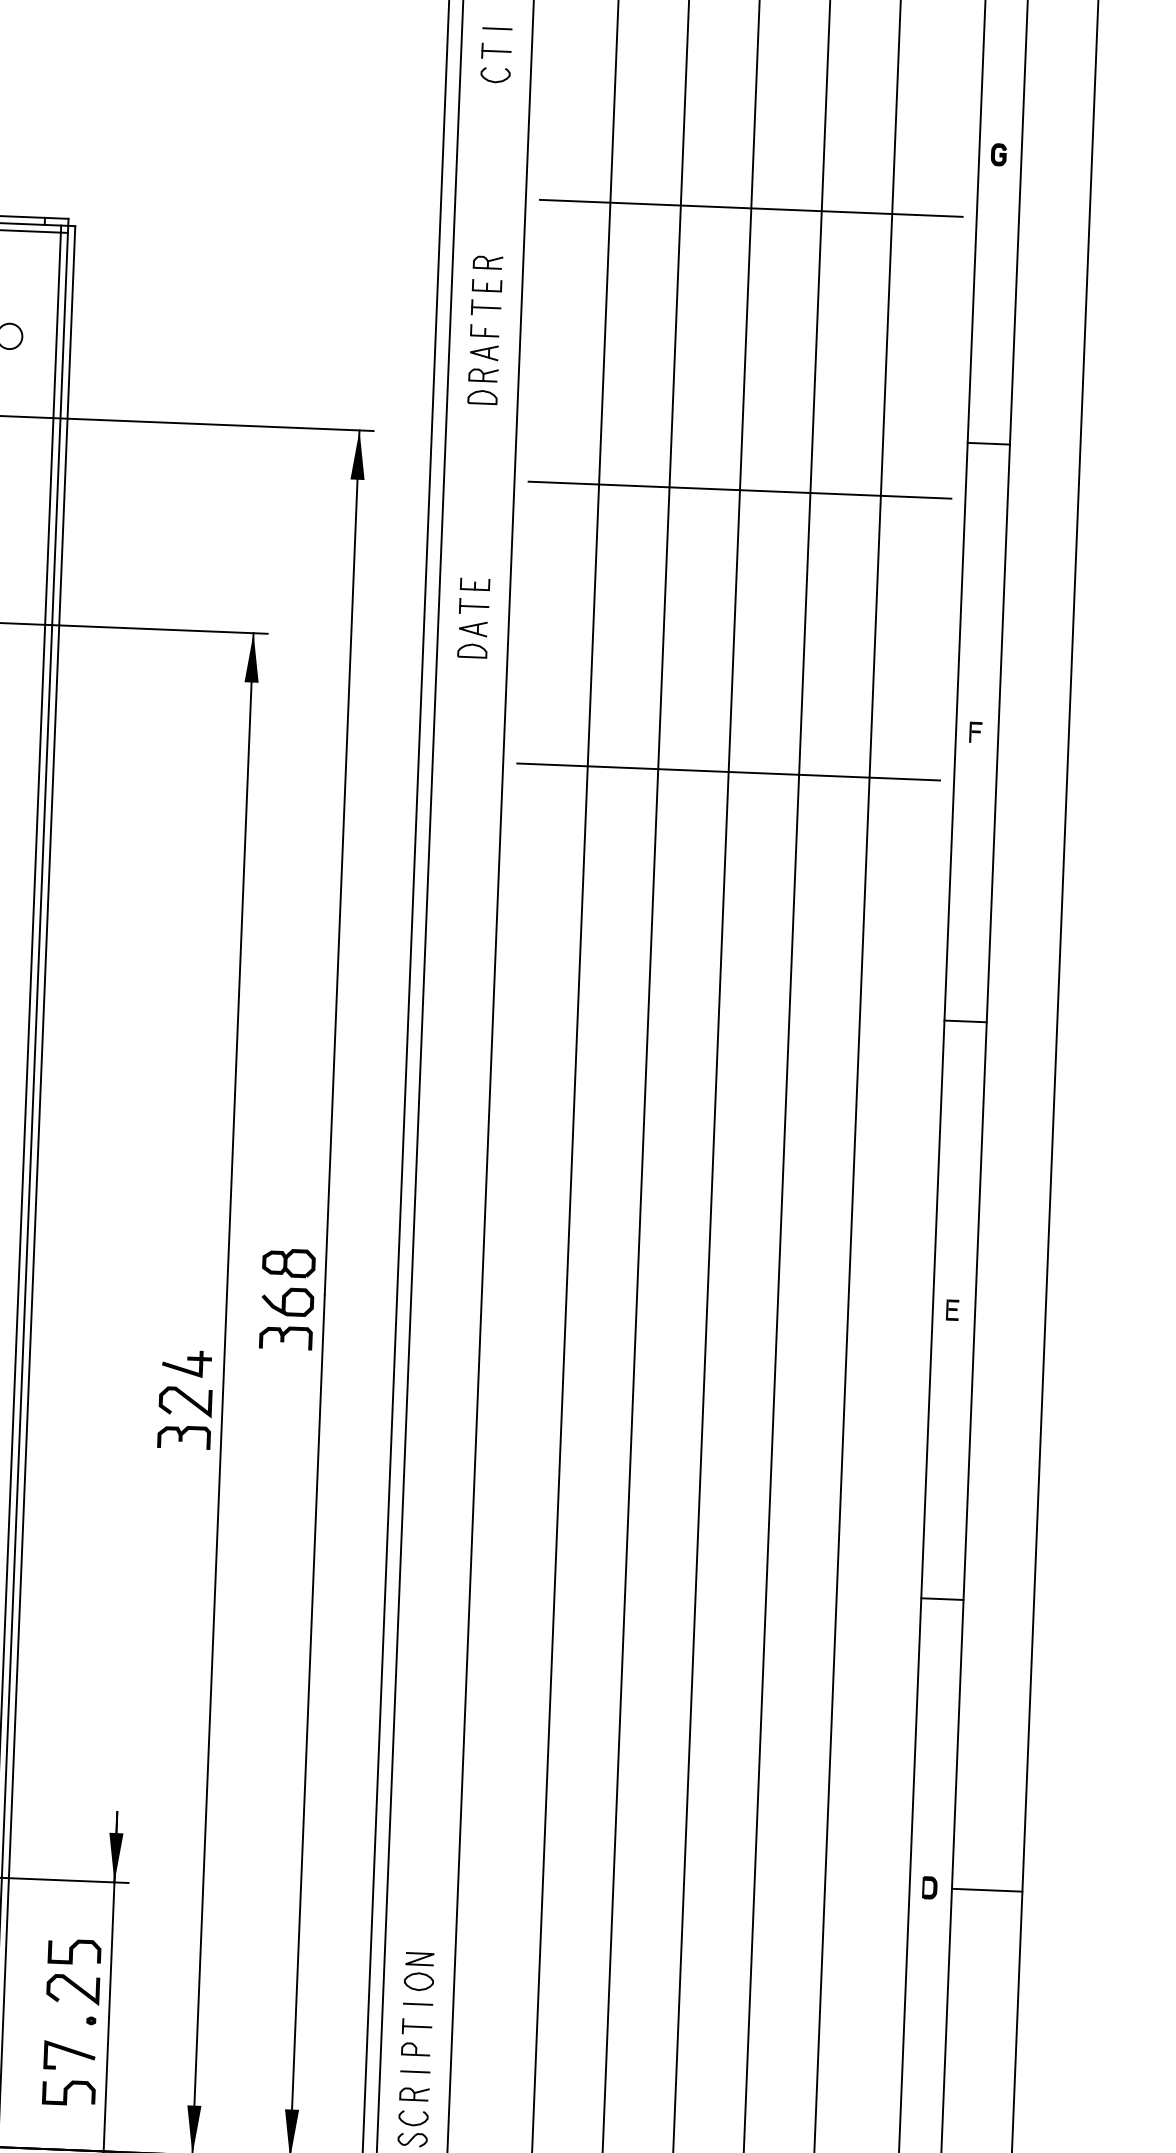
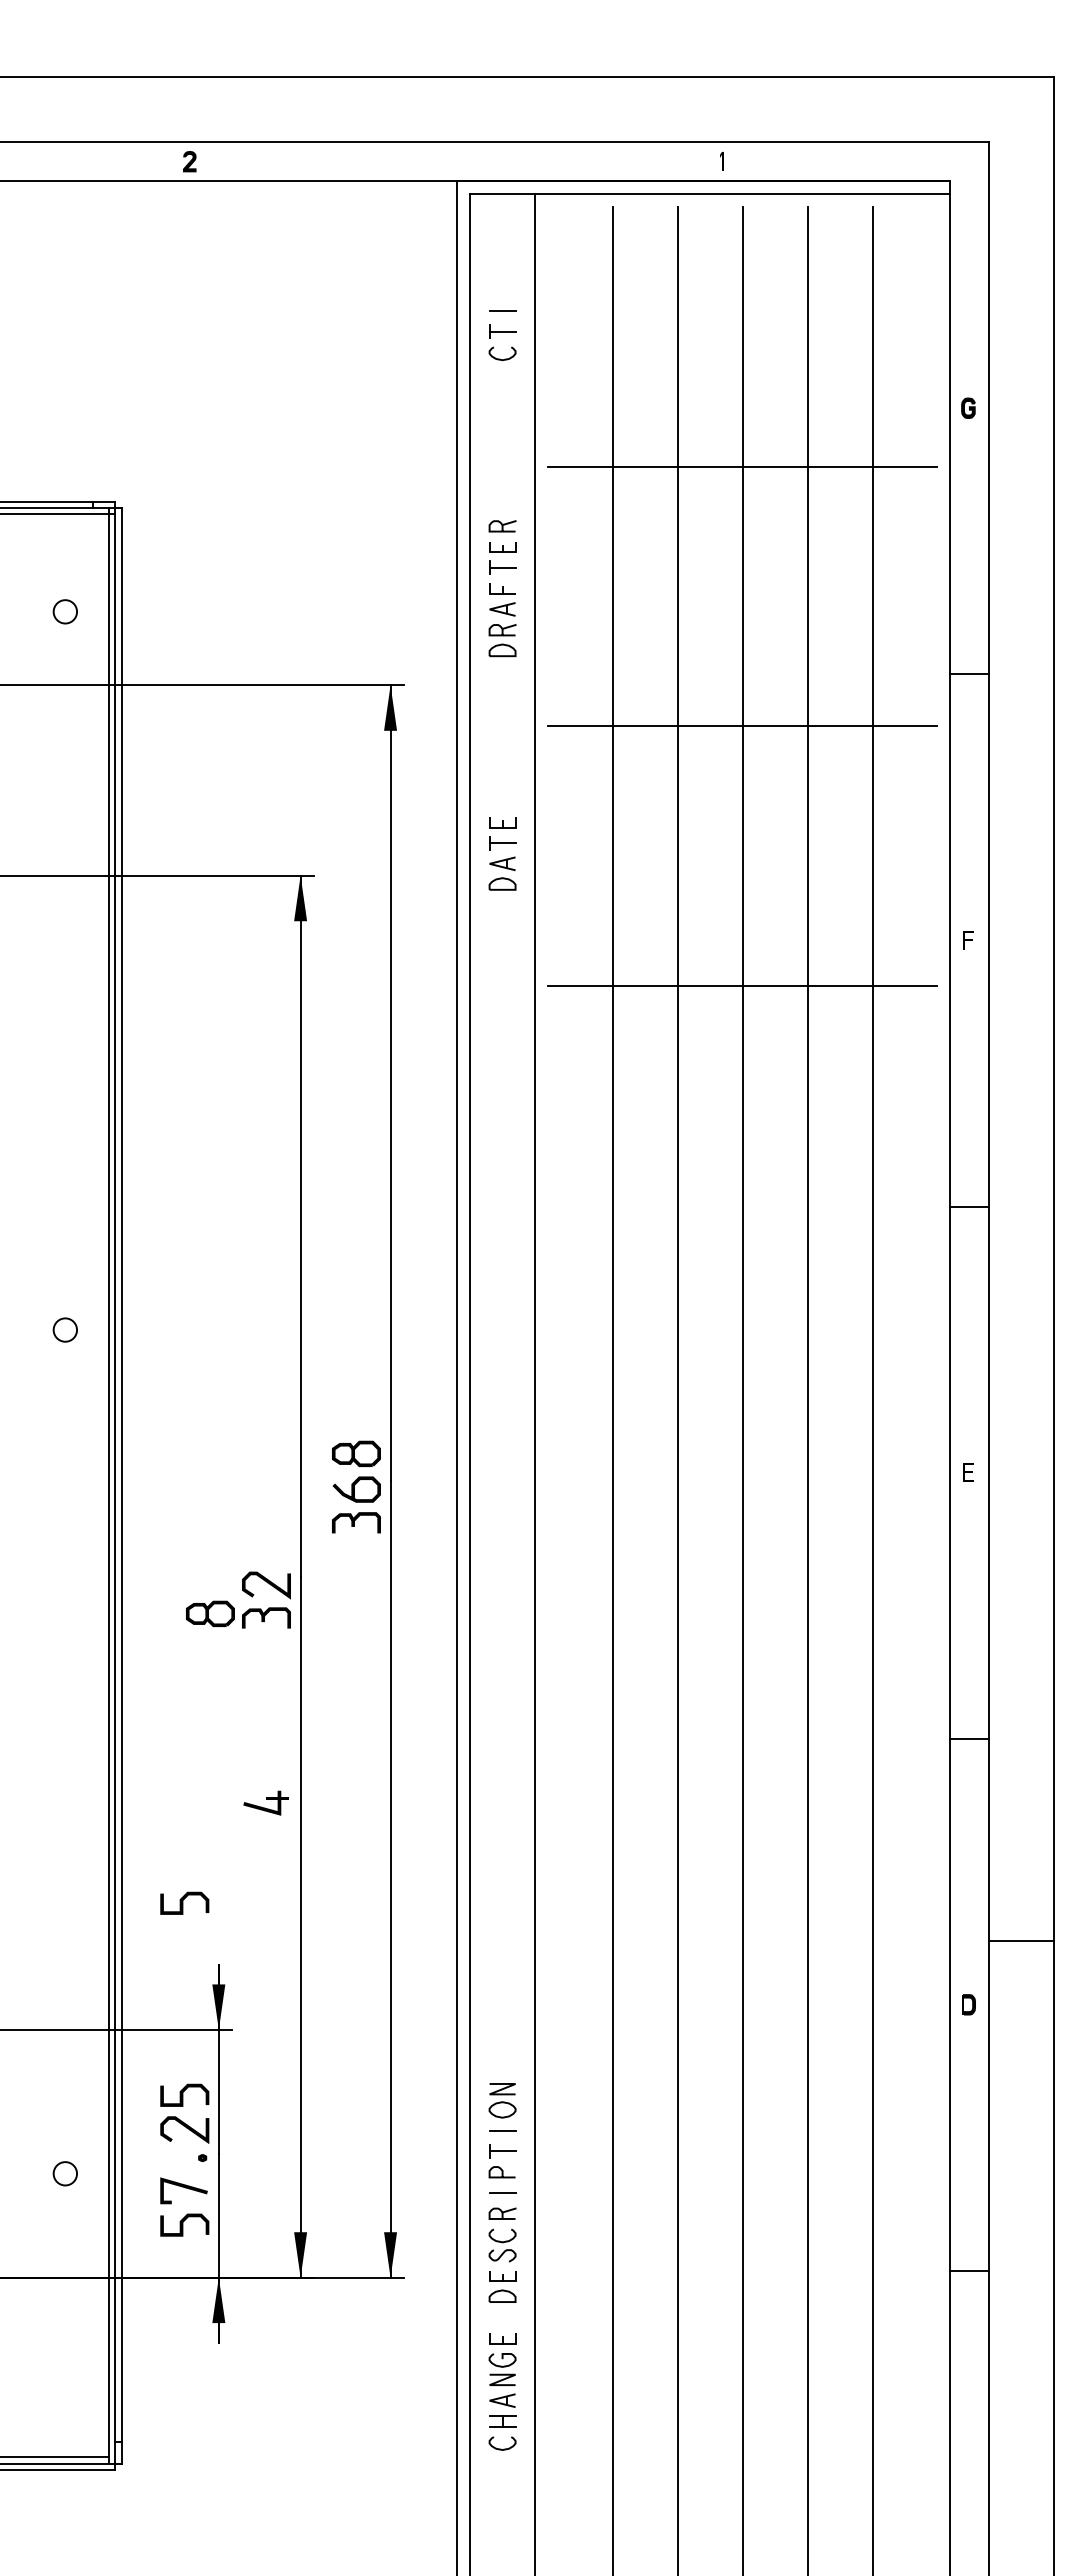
part: (186, 1362) -> (265, 1802), moved
part: (123, 1430) -> (210, 1613), added
curve: (81, 1742) -> (183, 1902), added
line: (986, 1889) -> (1021, 1940), moved

